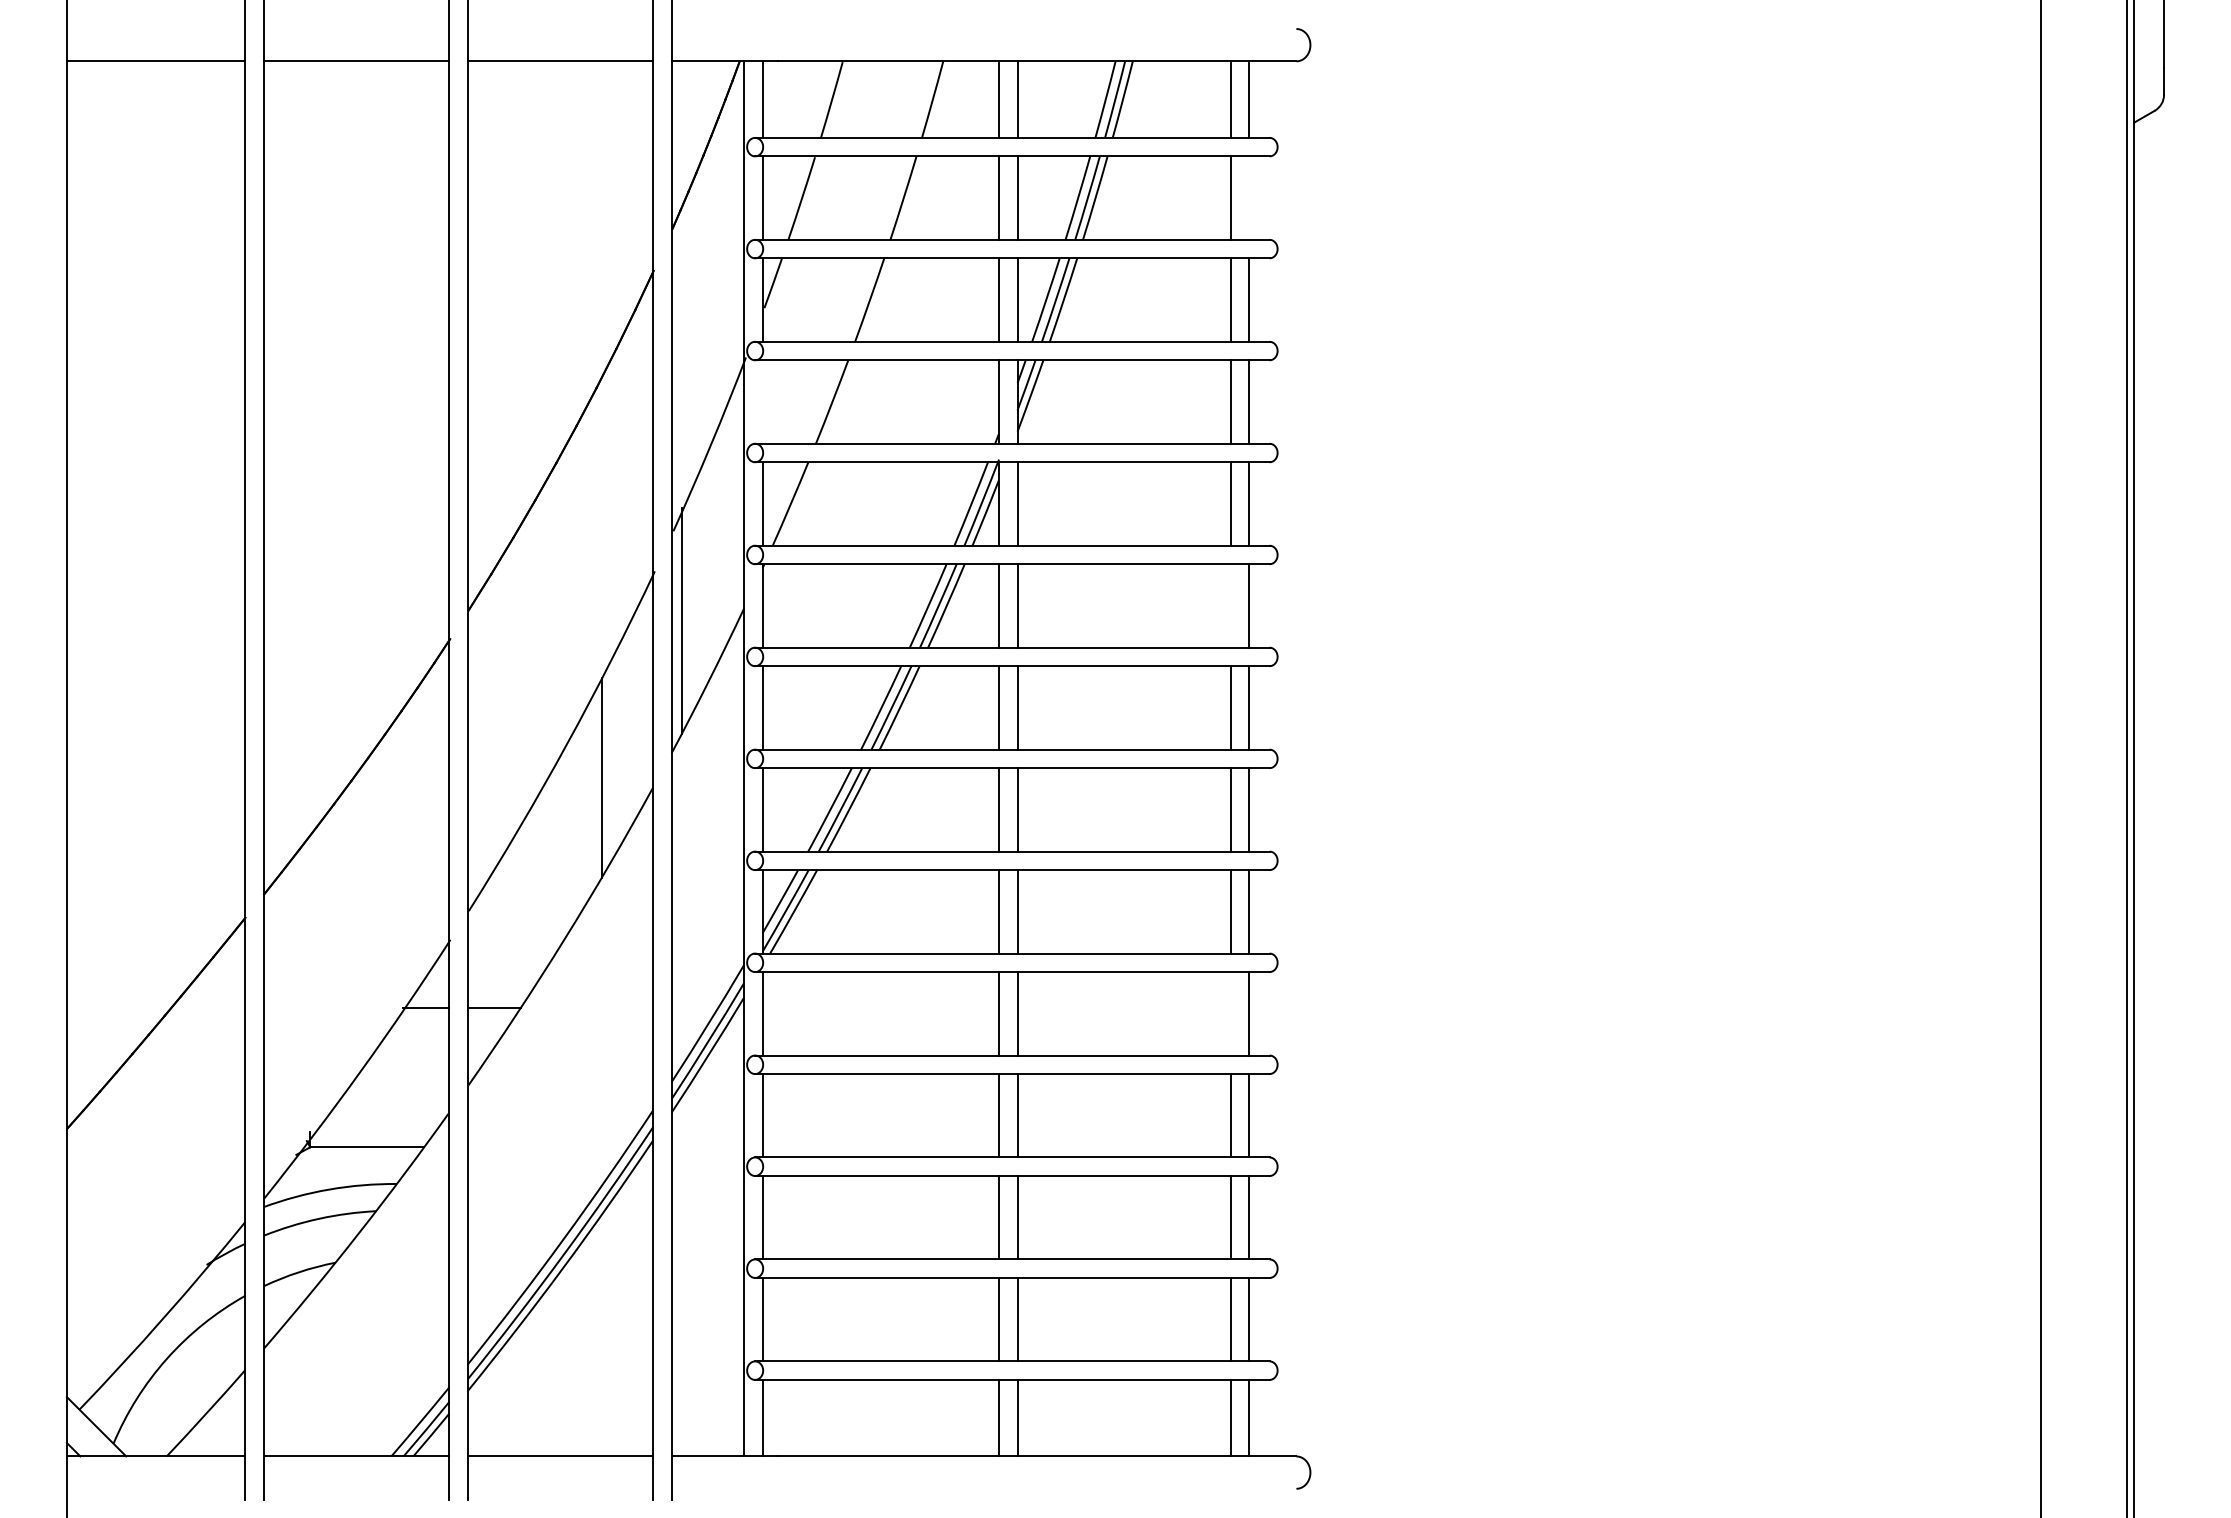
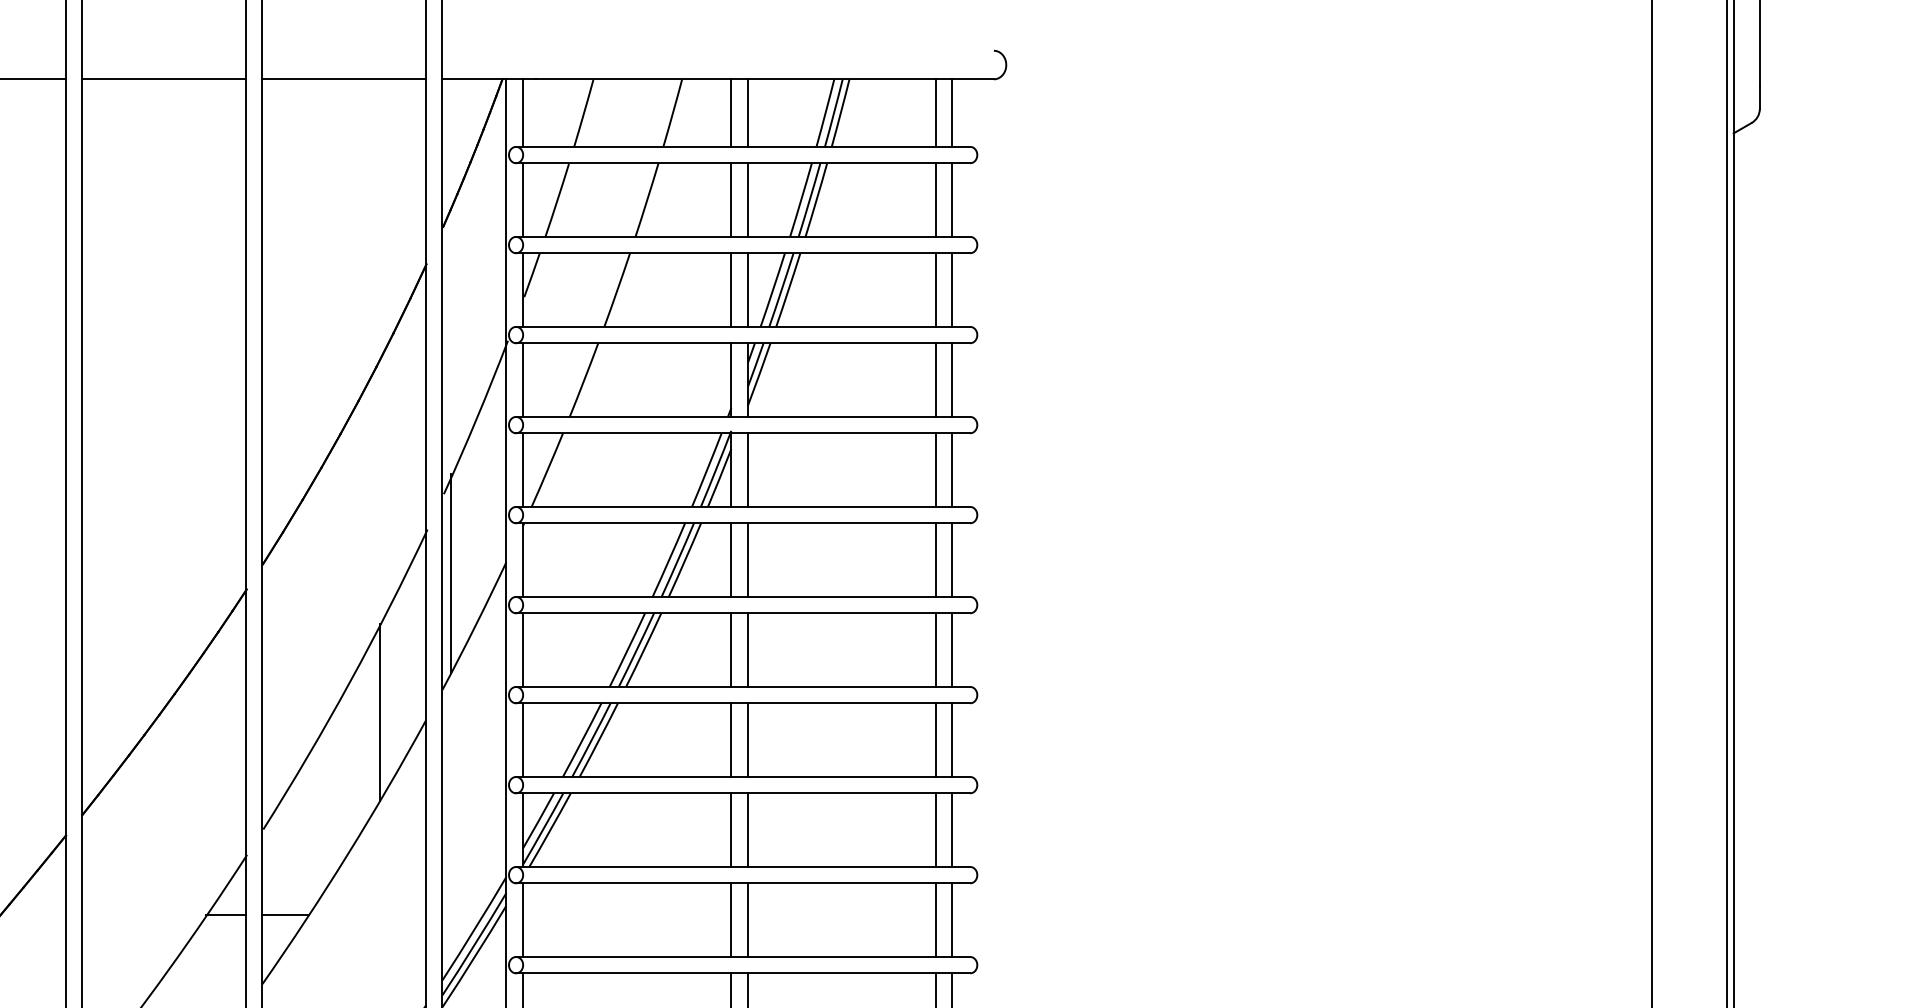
line: (1249, 197) -> (952, 199), added
line: (762, 401) -> (522, 379), added
line: (1230, 605) -> (935, 559), added
line: (1230, 1013) -> (935, 919), added

